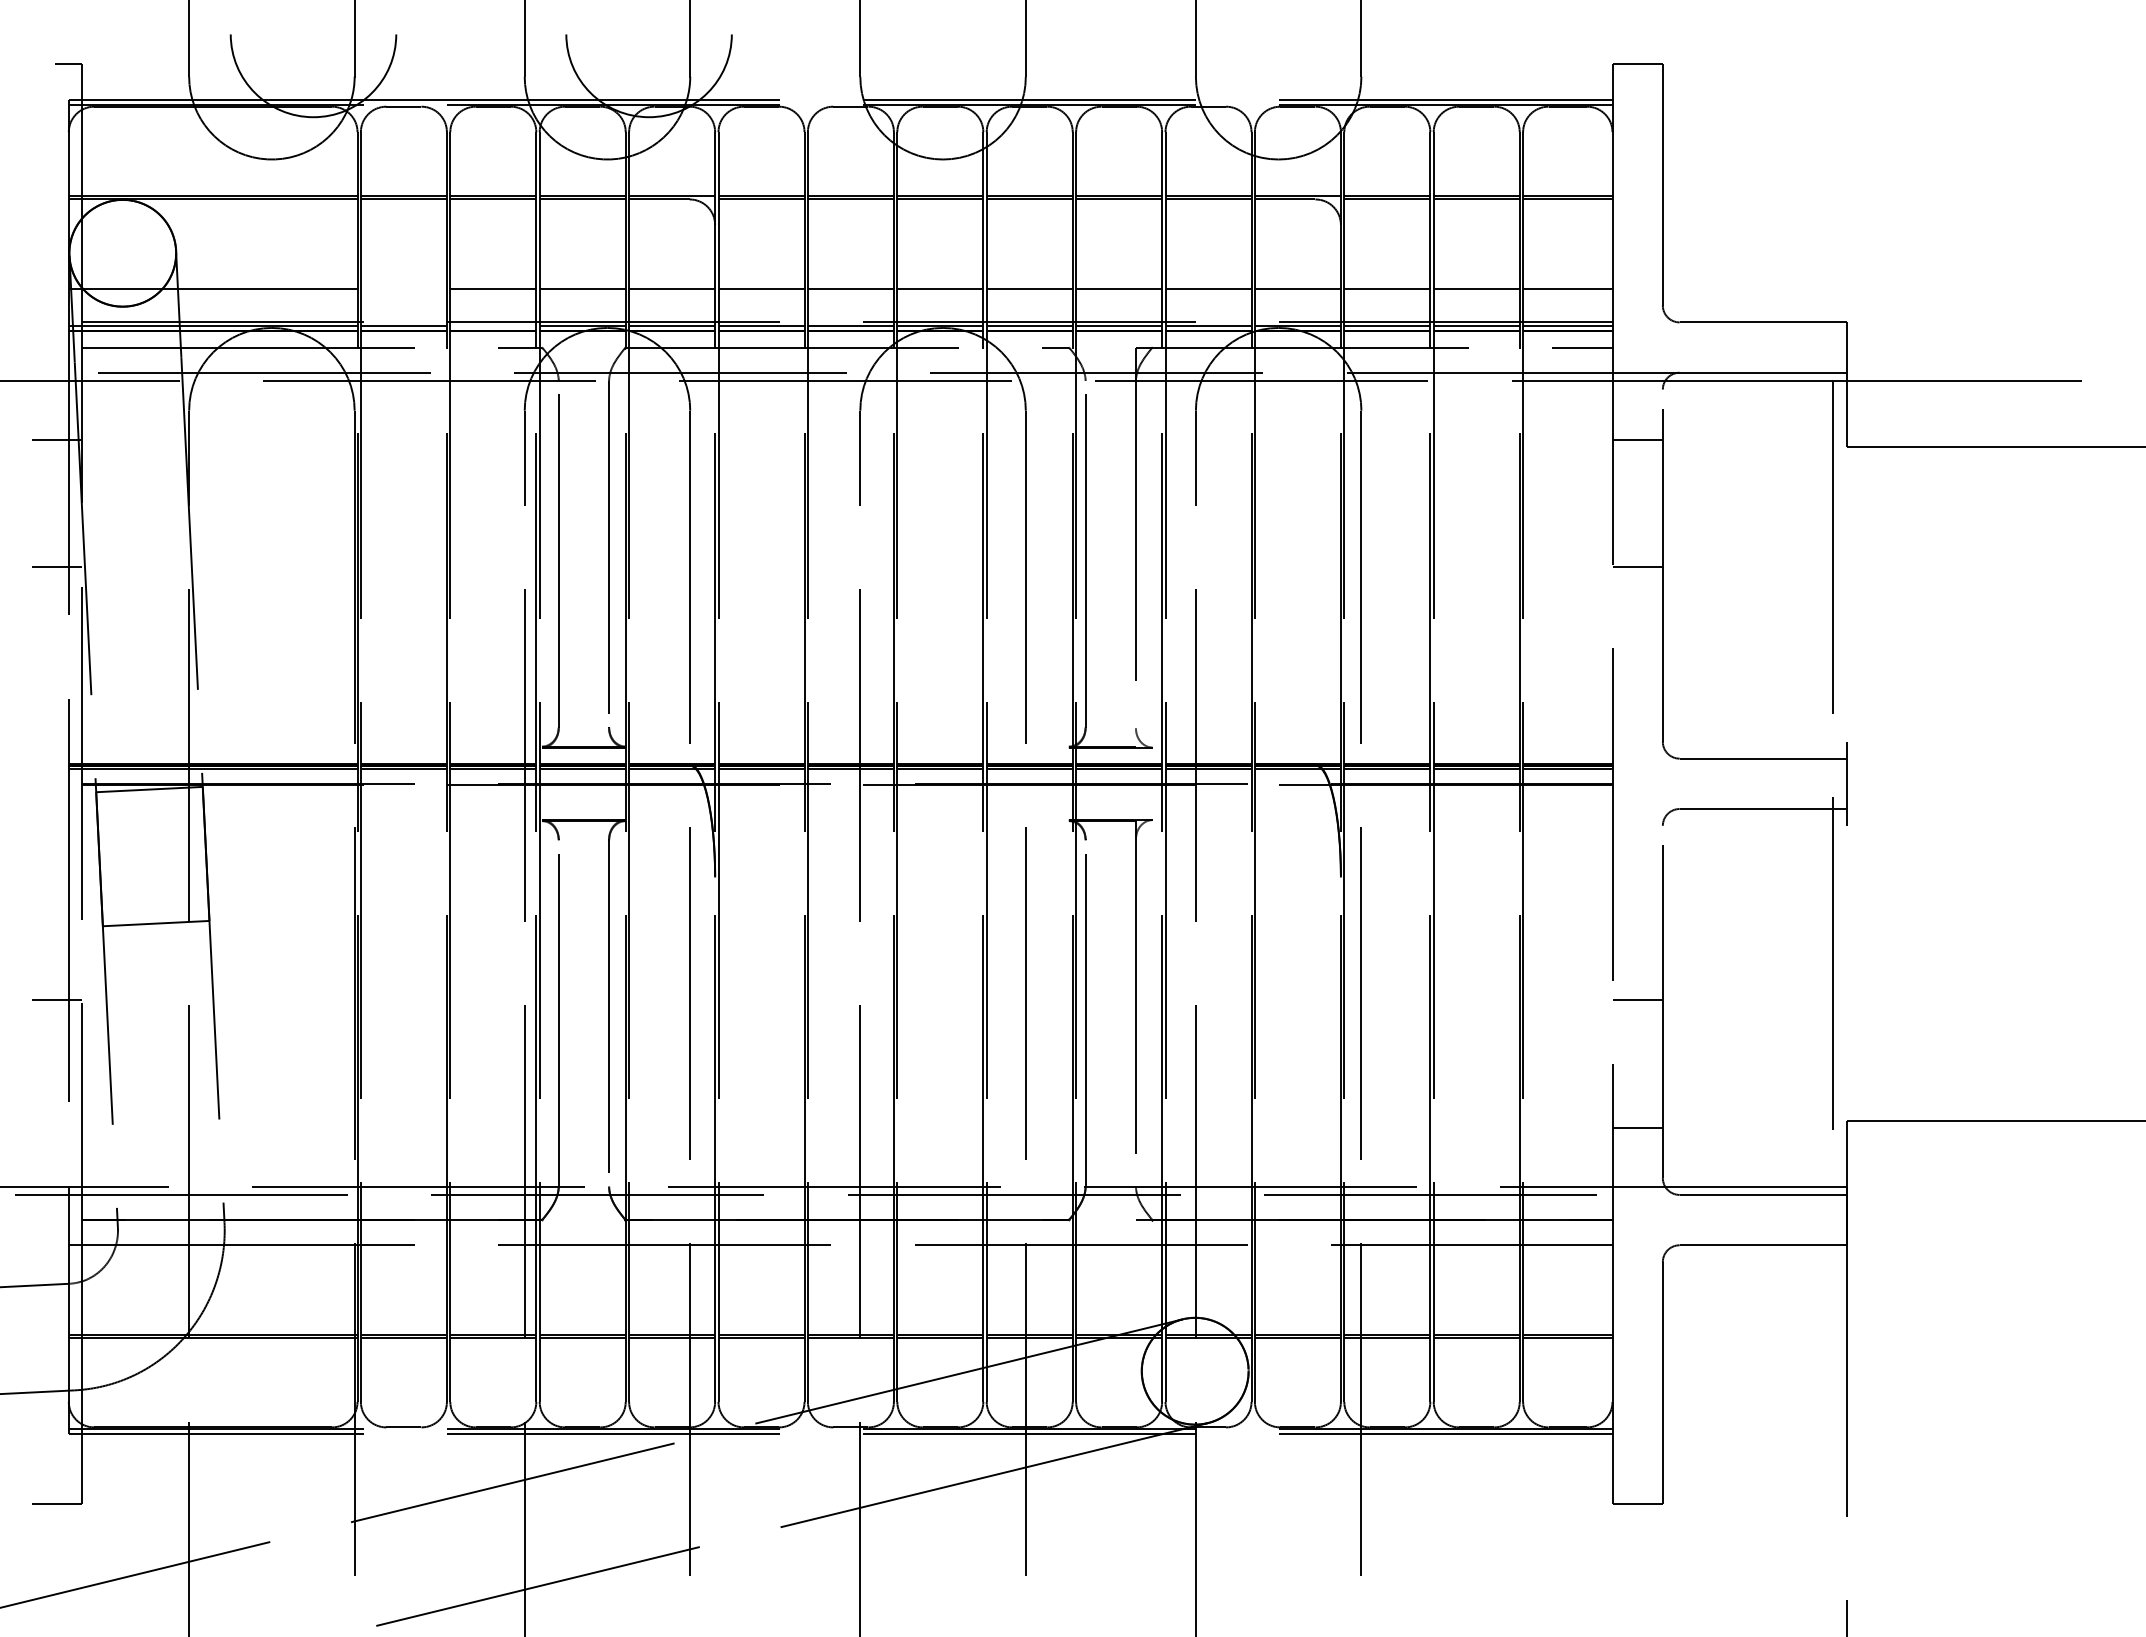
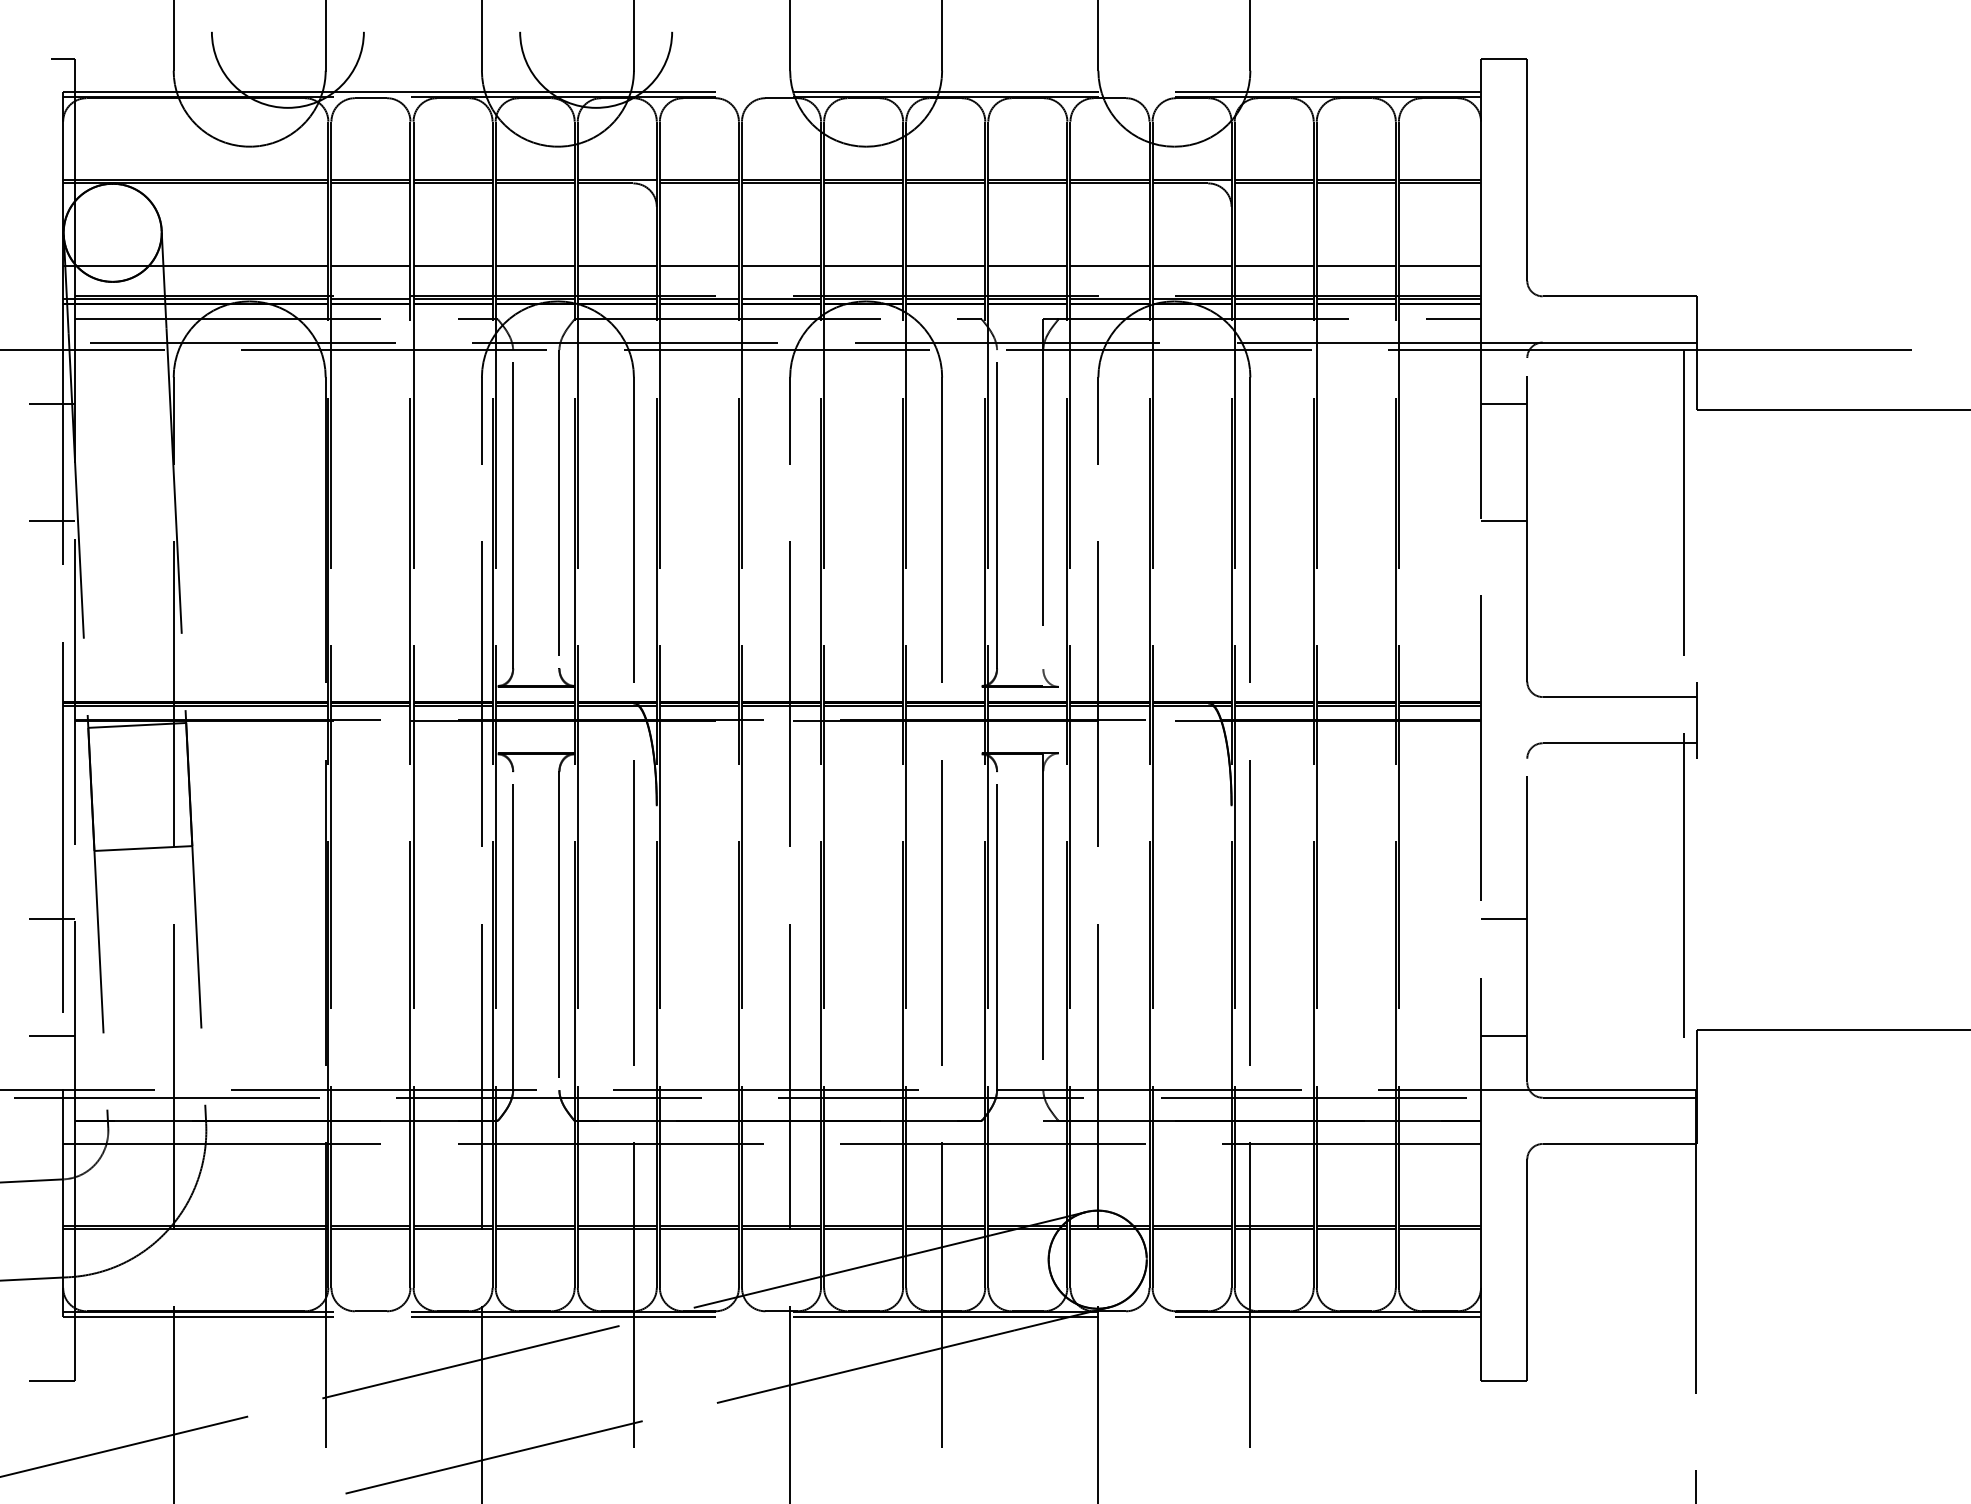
line: (403, 288) -> (370, 265), added
line: (493, 325) -> (453, 299), added
line: (56, 1127) -> (51, 1035), added

